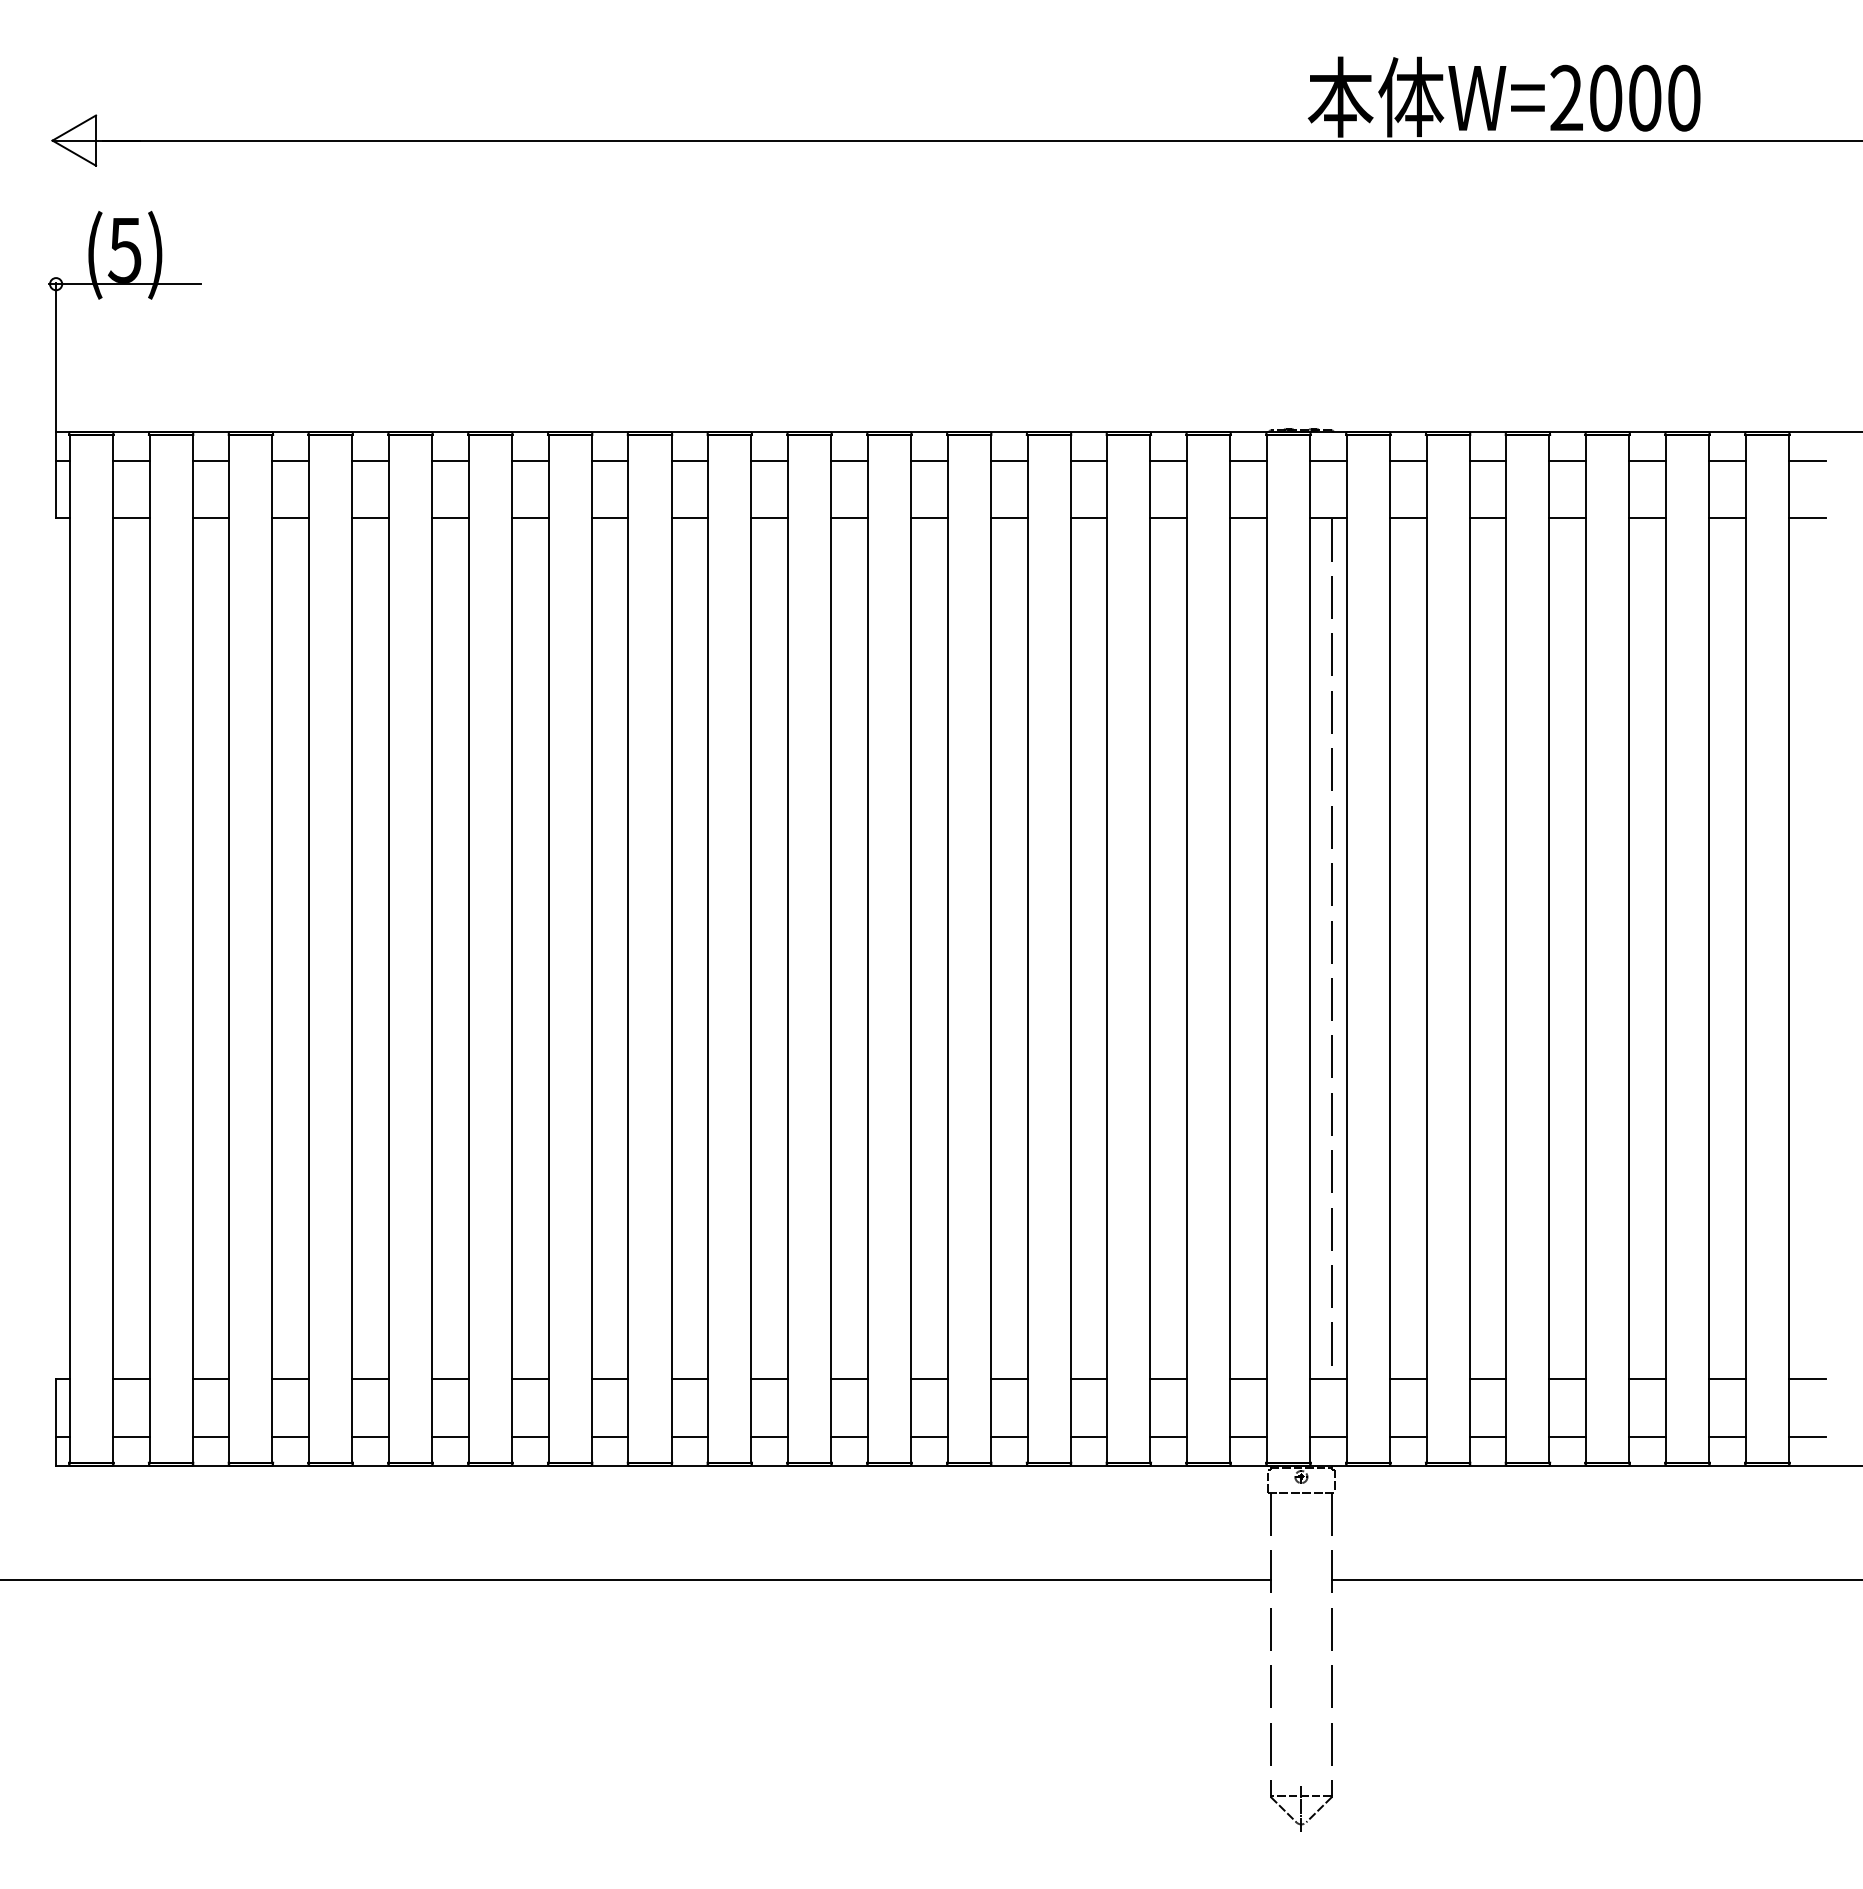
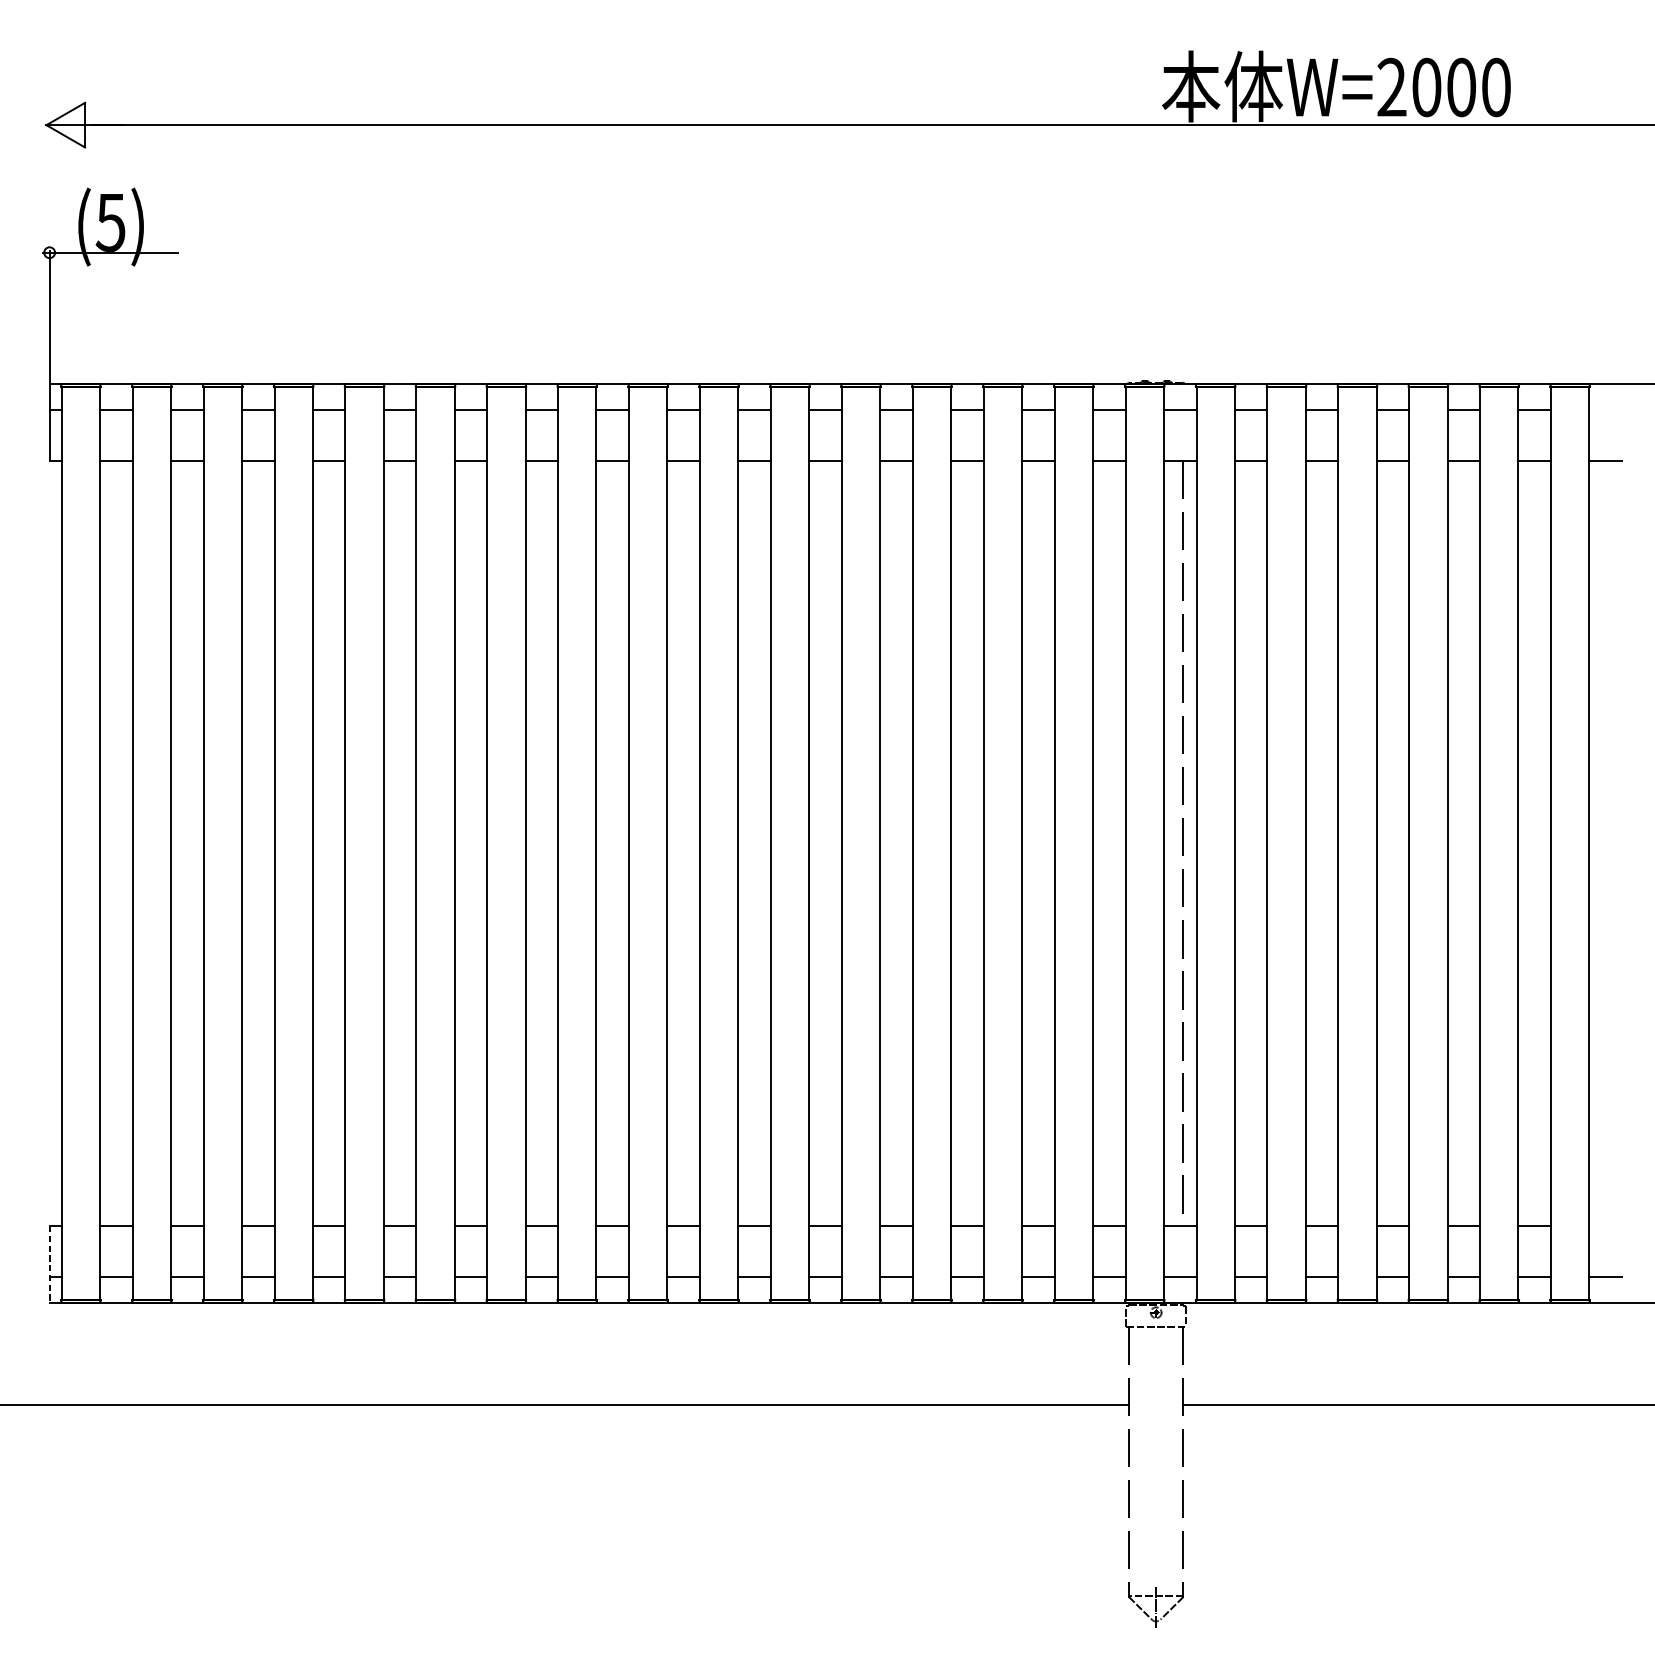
line: (1806, 460) -> (1605, 409), removed
line: (1806, 1379) -> (1605, 1226), removed
line: (56, 1422) -> (49, 1264), solid -> dashed

